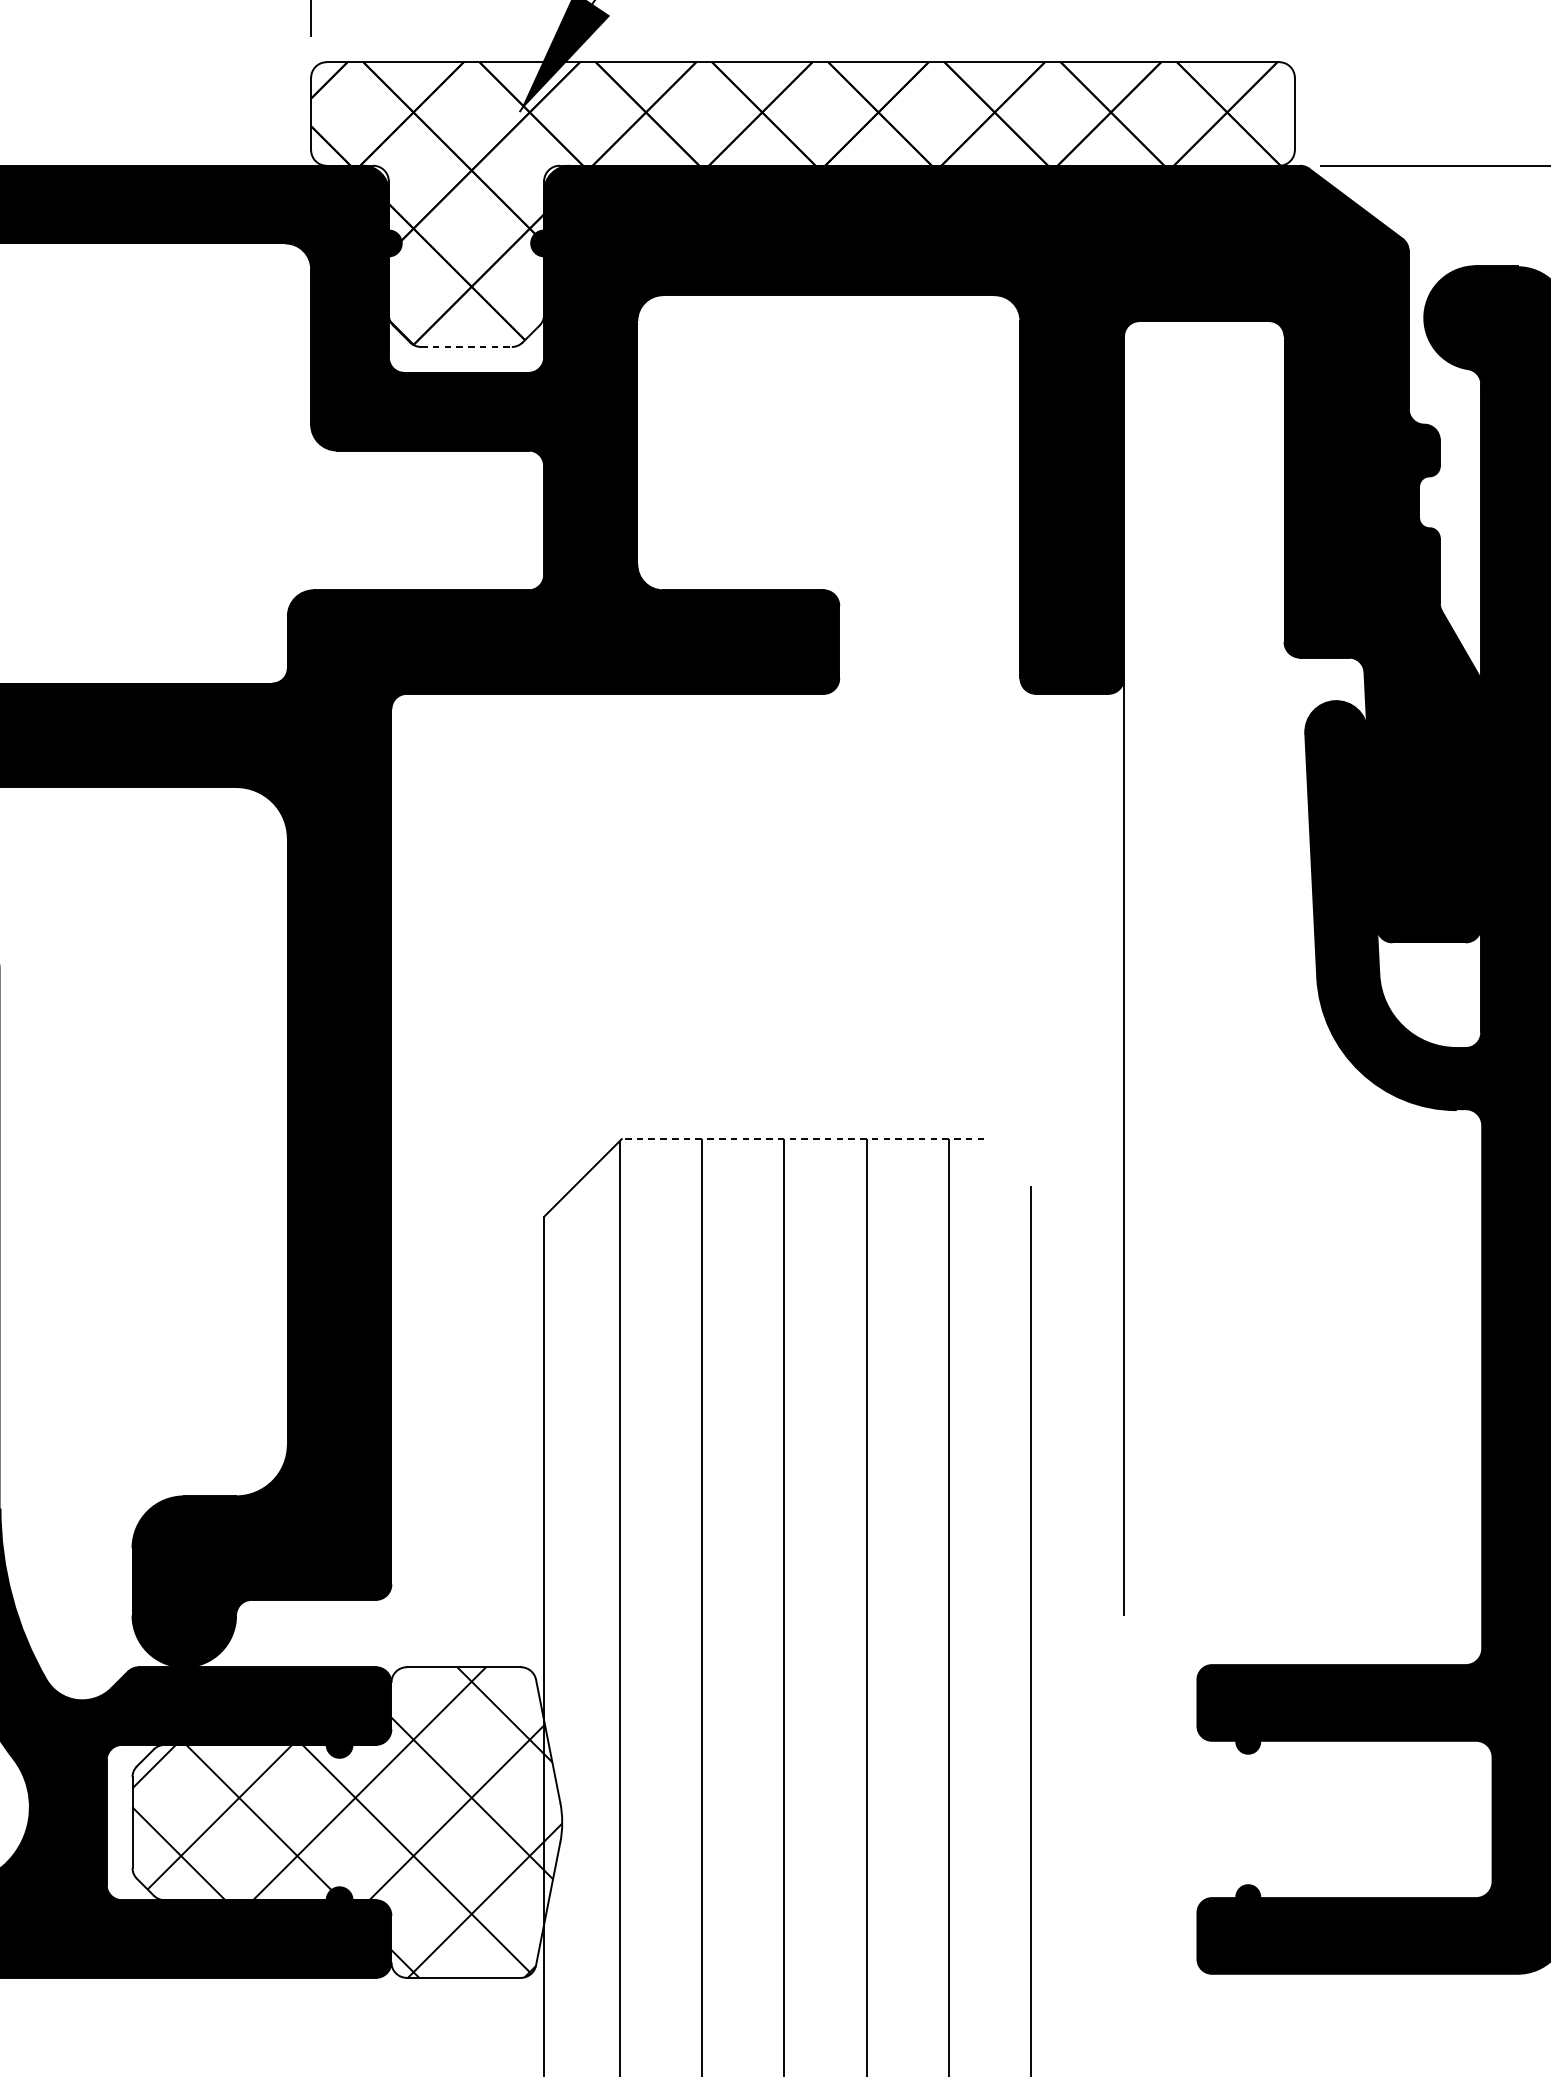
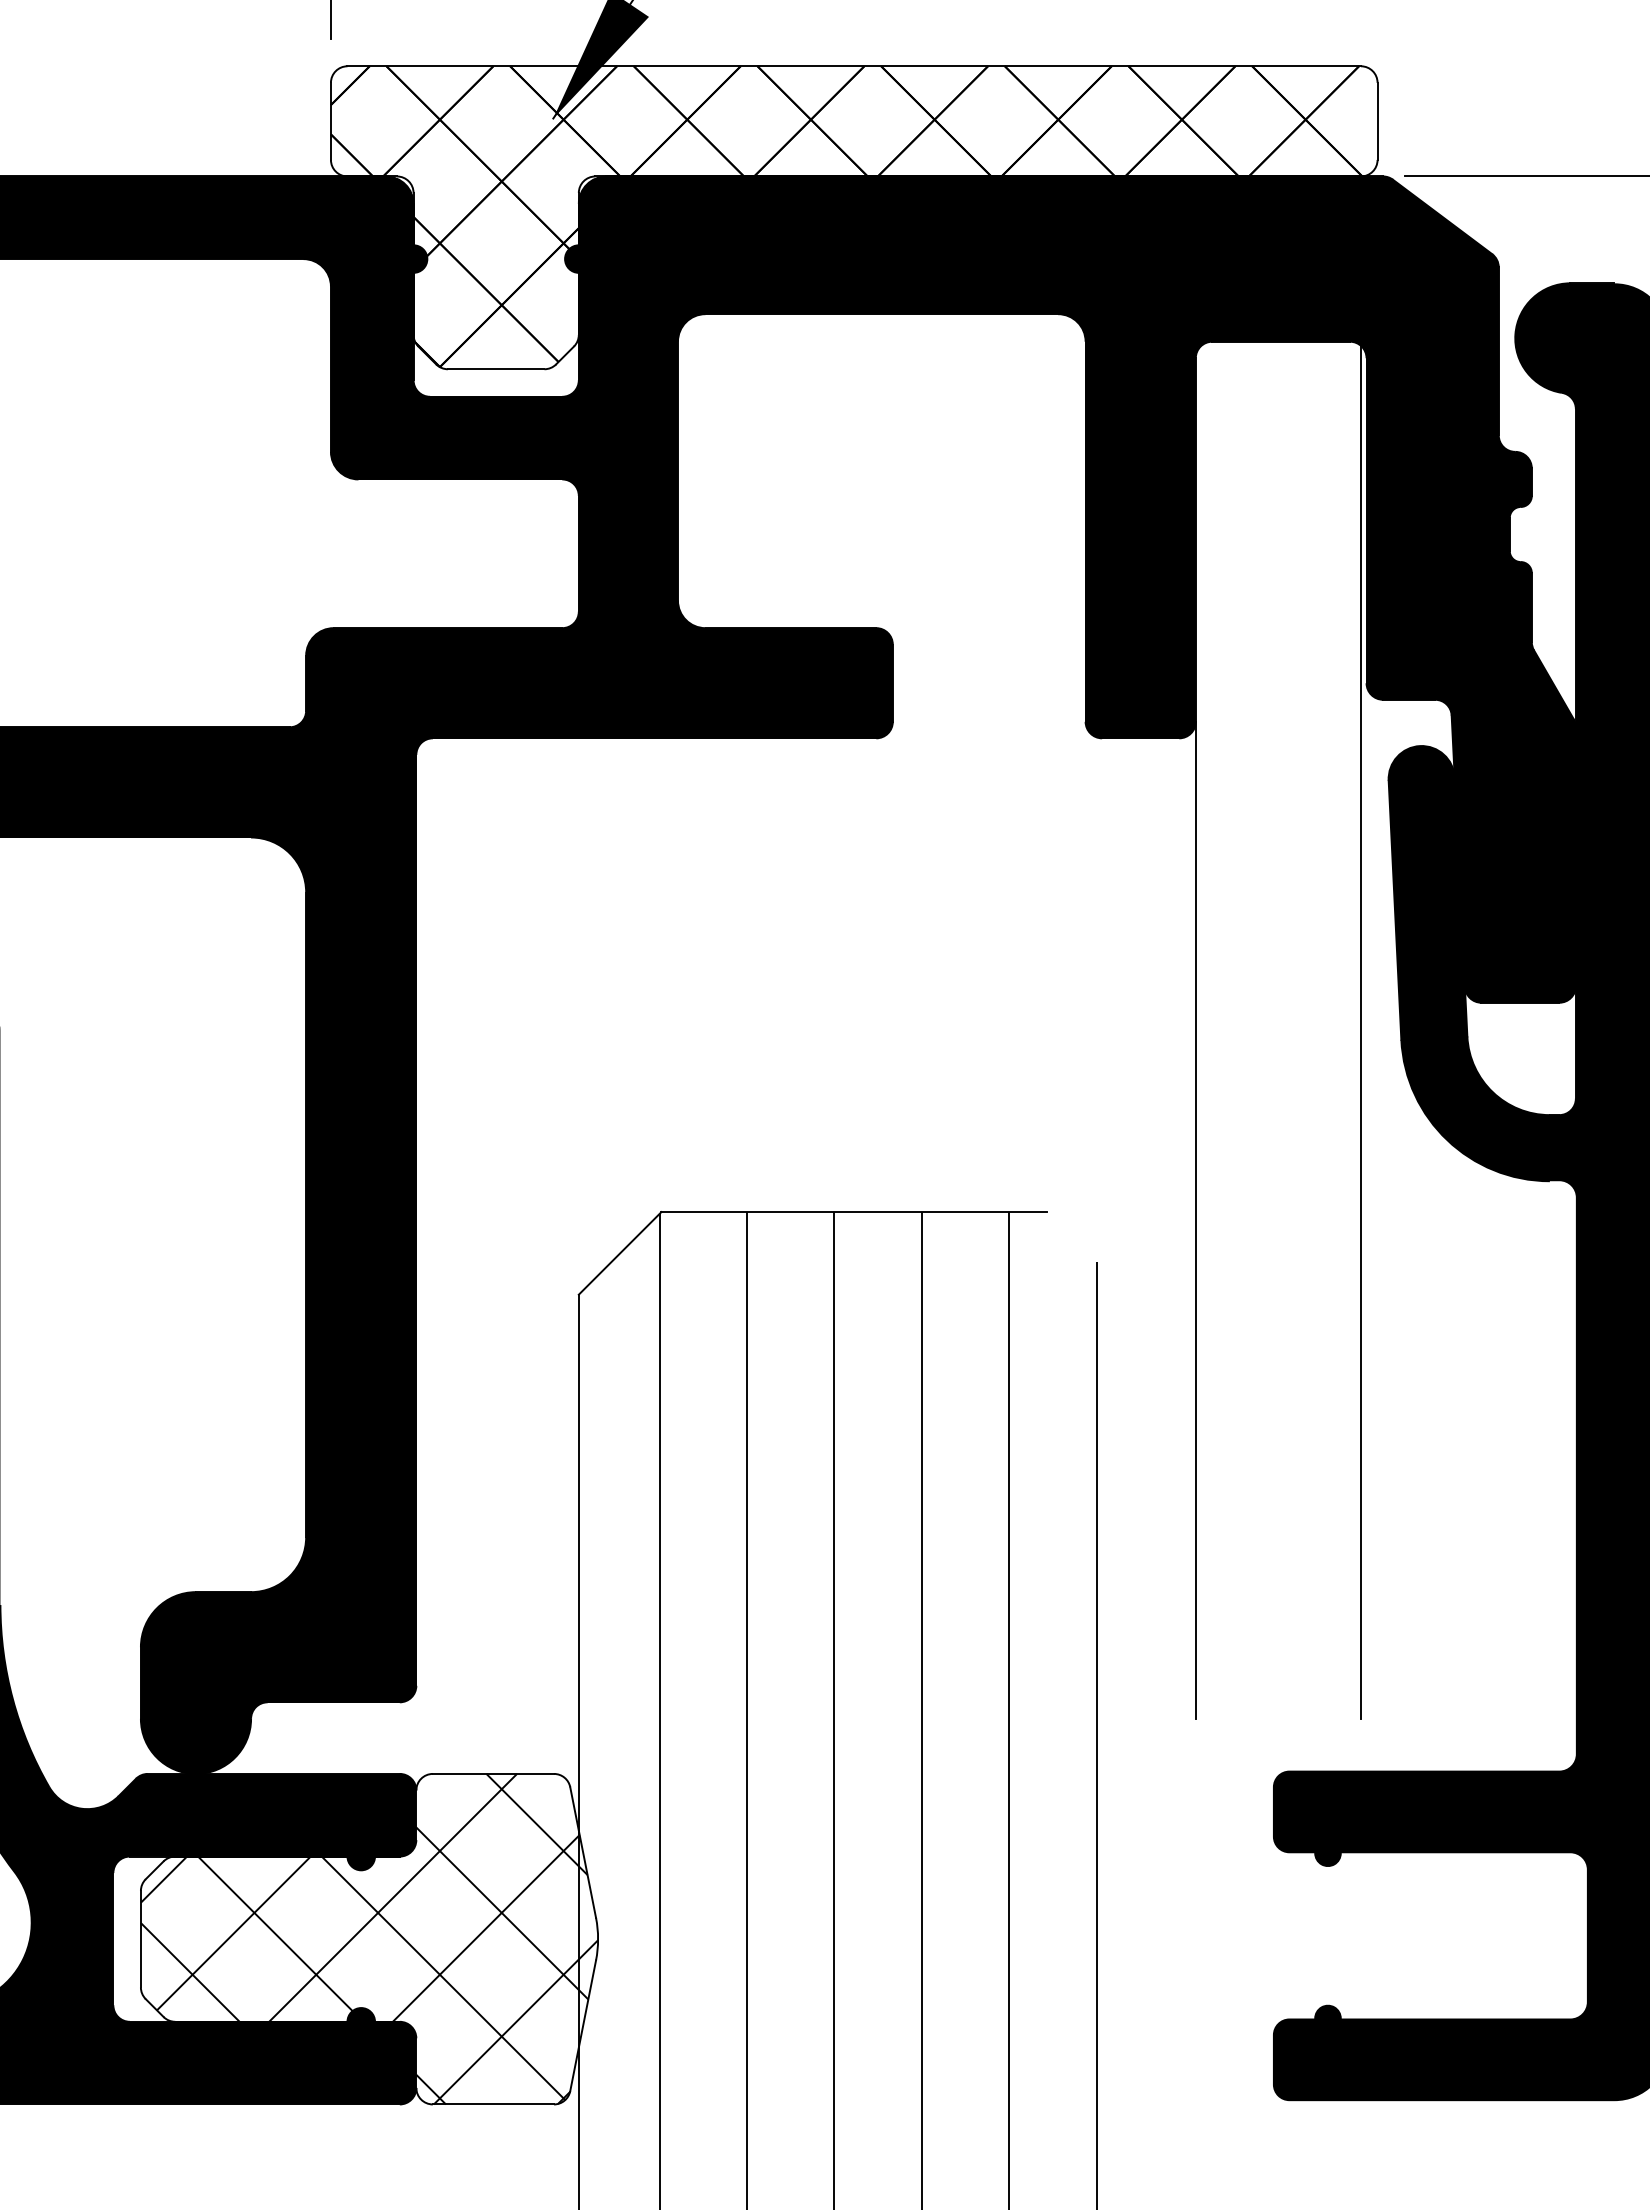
line: (466, 347) -> (496, 369), dashed -> solid
line: (1279, 969) -> (1361, 1031), added
line: (803, 1139) -> (854, 1212), dashed -> solid

